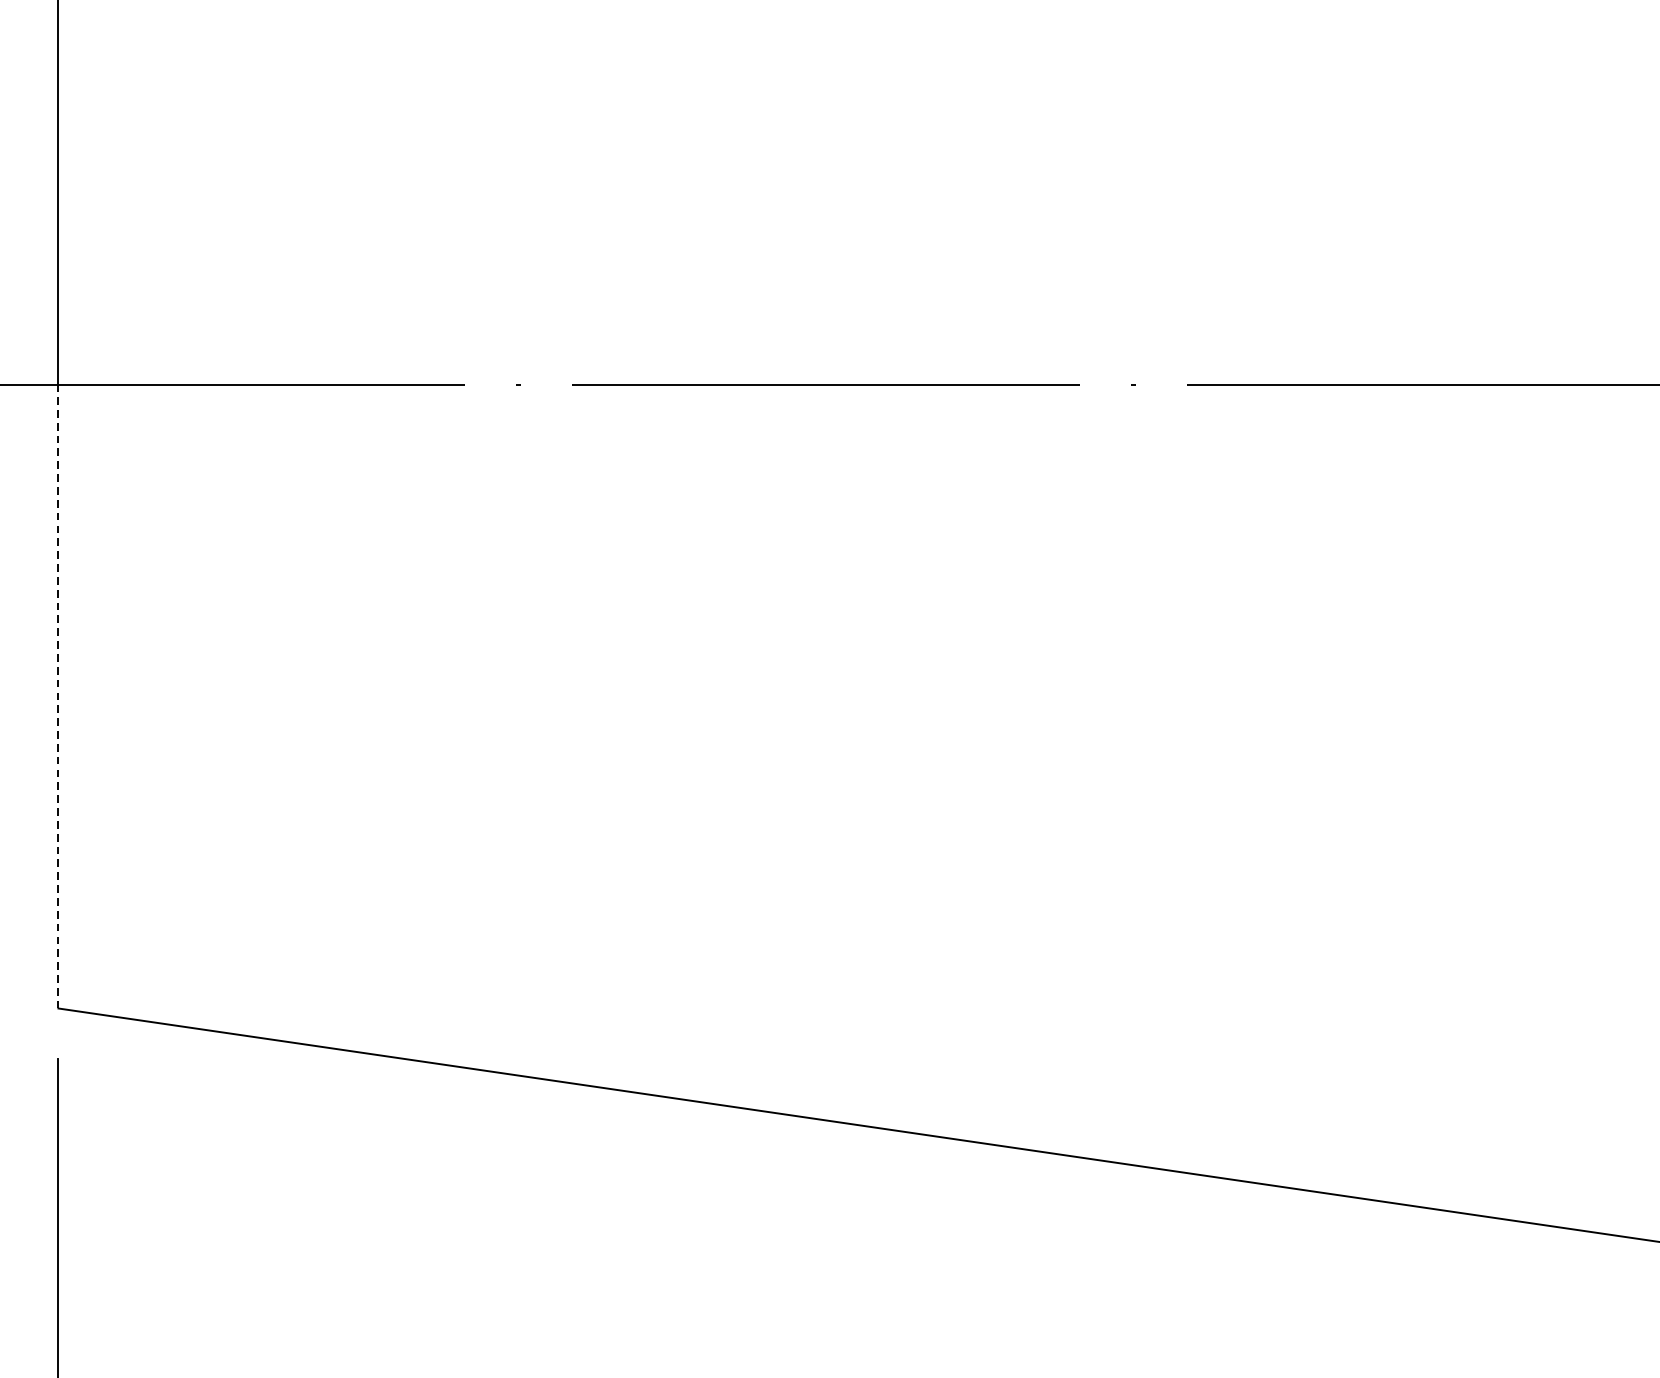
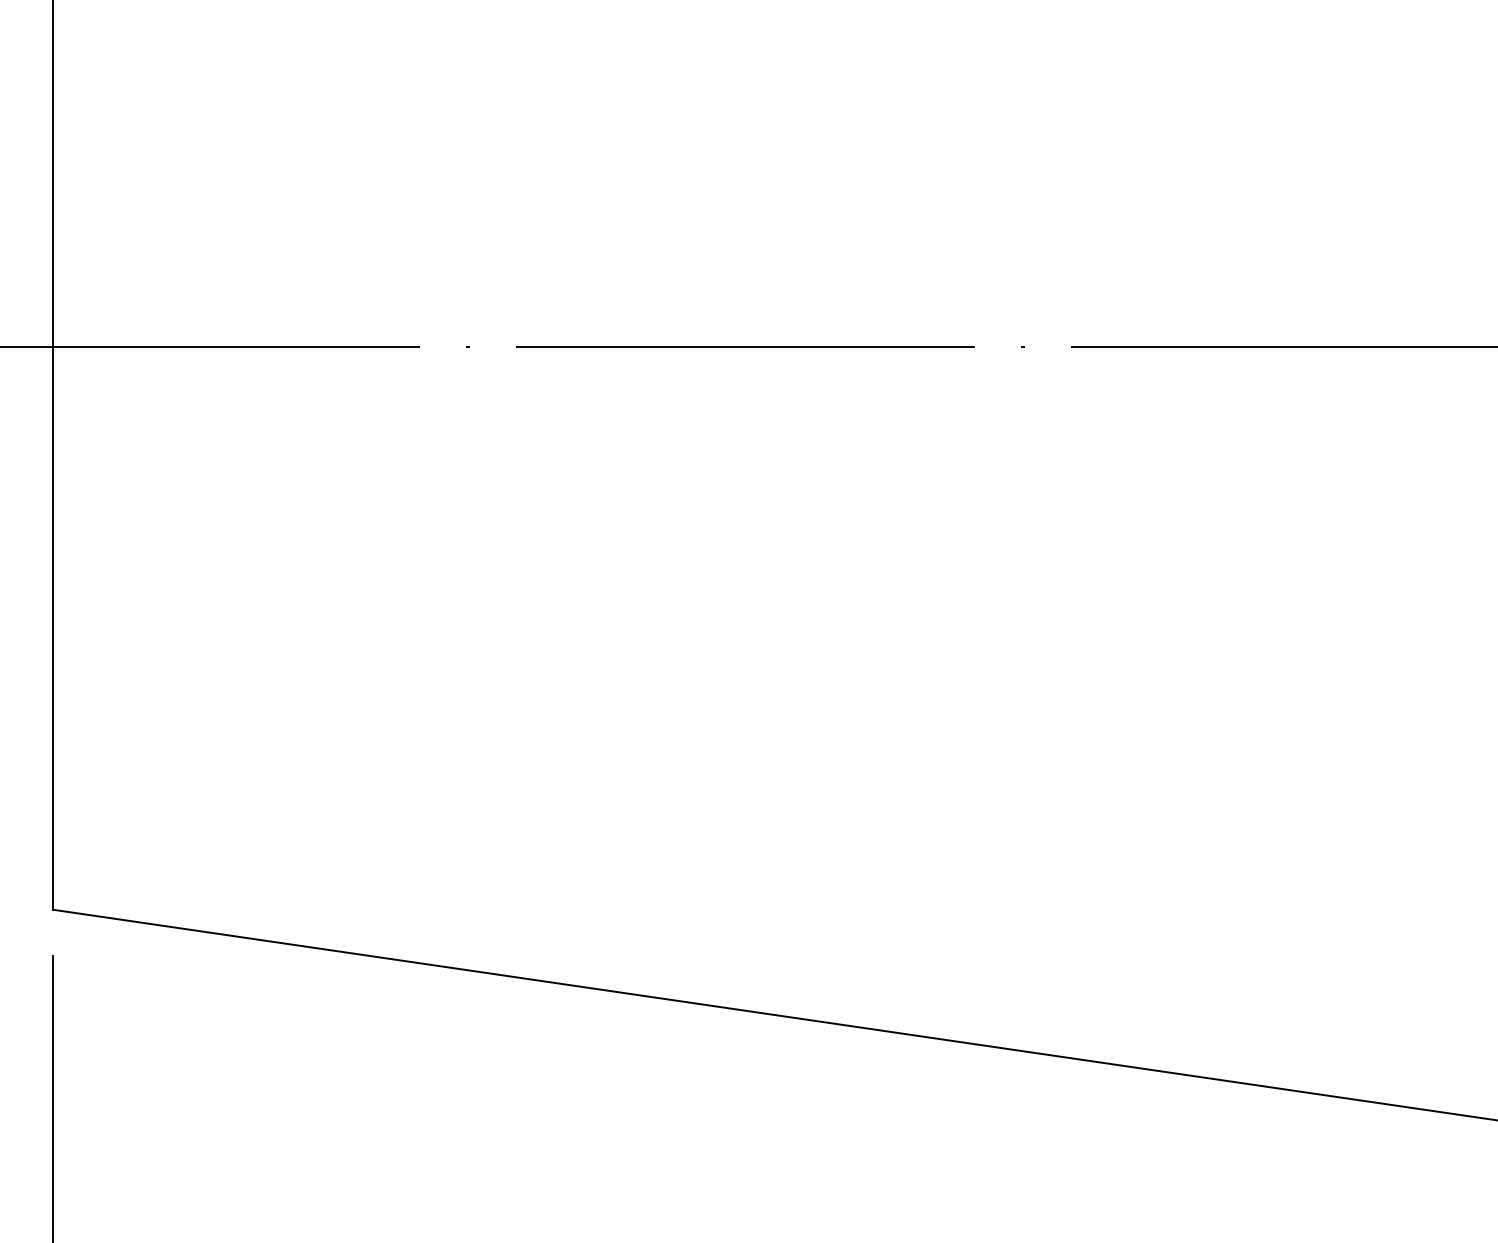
line: (57, 695) -> (52, 627), dashed -> solid

